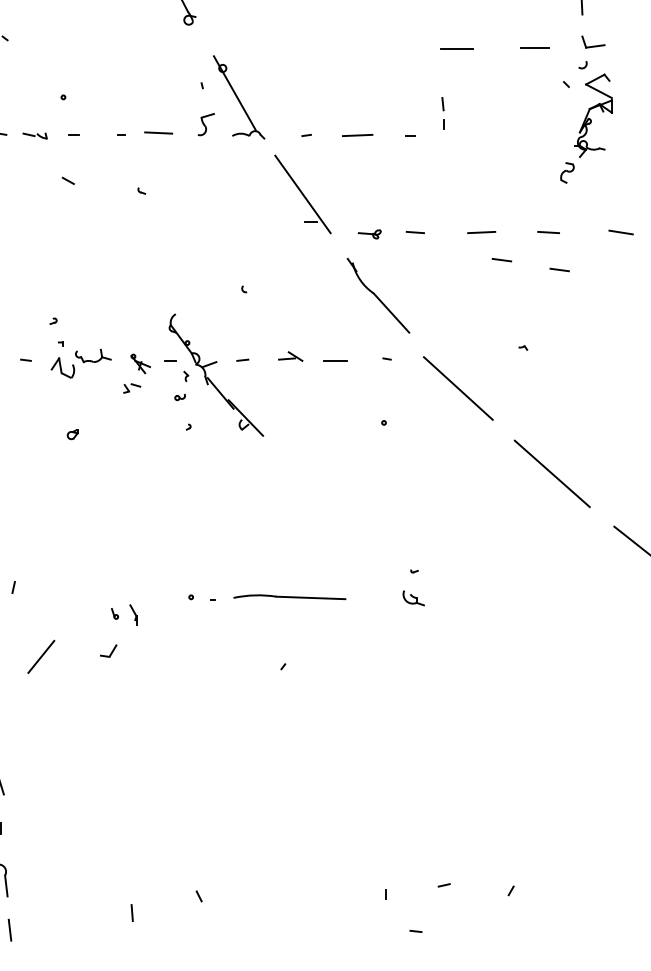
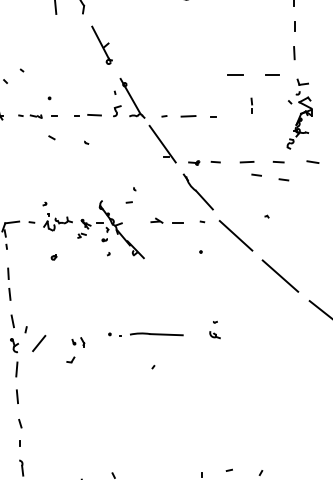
part: (586, 108) -> (299, 113), moved
line: (442, 112) -> (251, 105), moved
line: (241, 360) -> (128, 202), moved
line: (41, 656) -> (39, 343), moved

